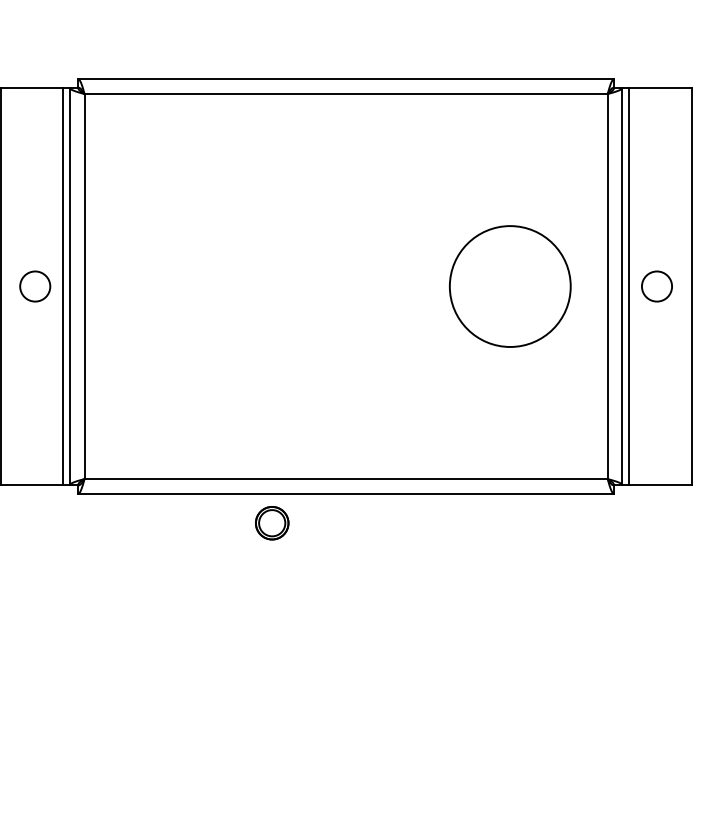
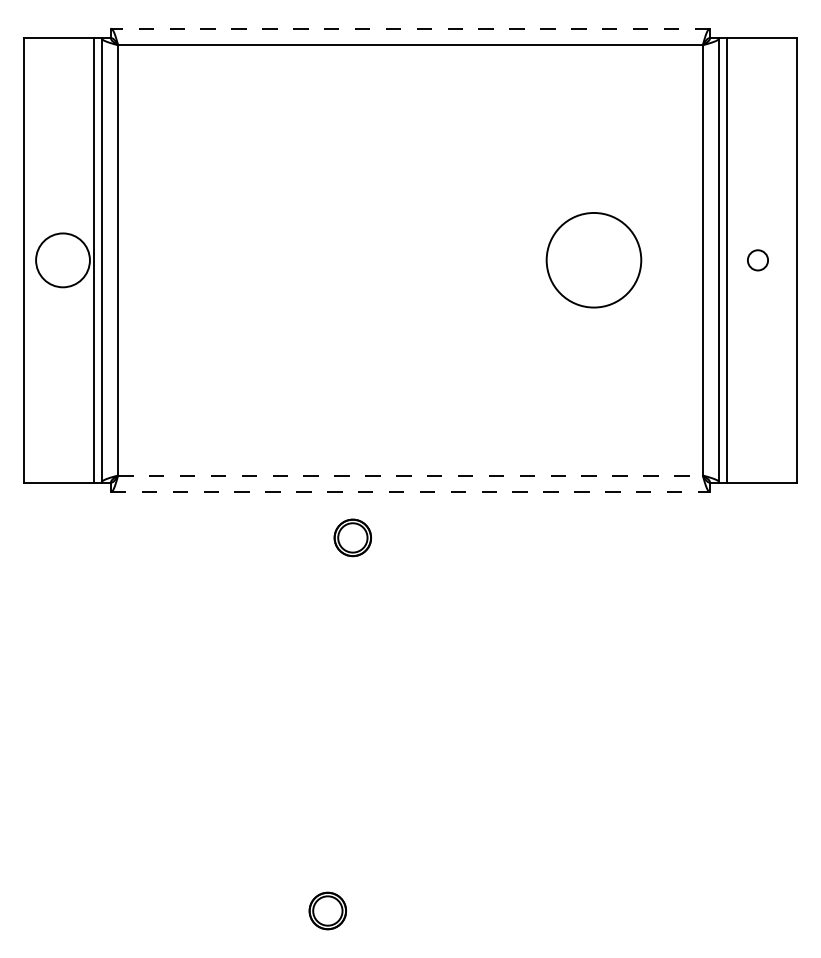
line: (346, 79) -> (410, 28), solid -> dashed
circle: (509, 285) -> (593, 259), size x0.7
circle: (34, 286) -> (62, 260), size x1.6
circle: (656, 286) -> (757, 260), size x0.6
line: (346, 479) -> (410, 475), solid -> dashed
line: (346, 494) -> (410, 492), solid -> dashed
part: (271, 522) -> (352, 537), moved

